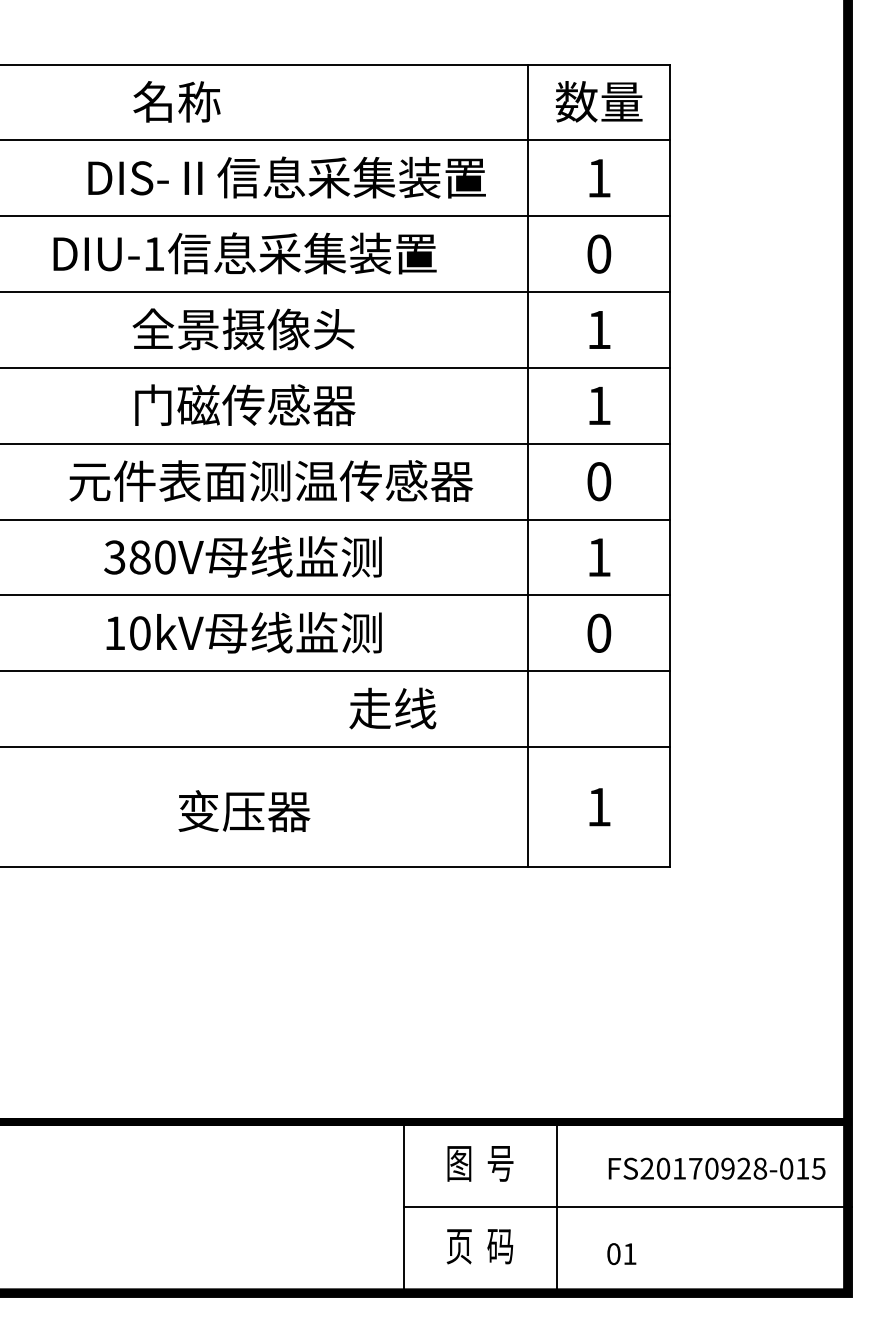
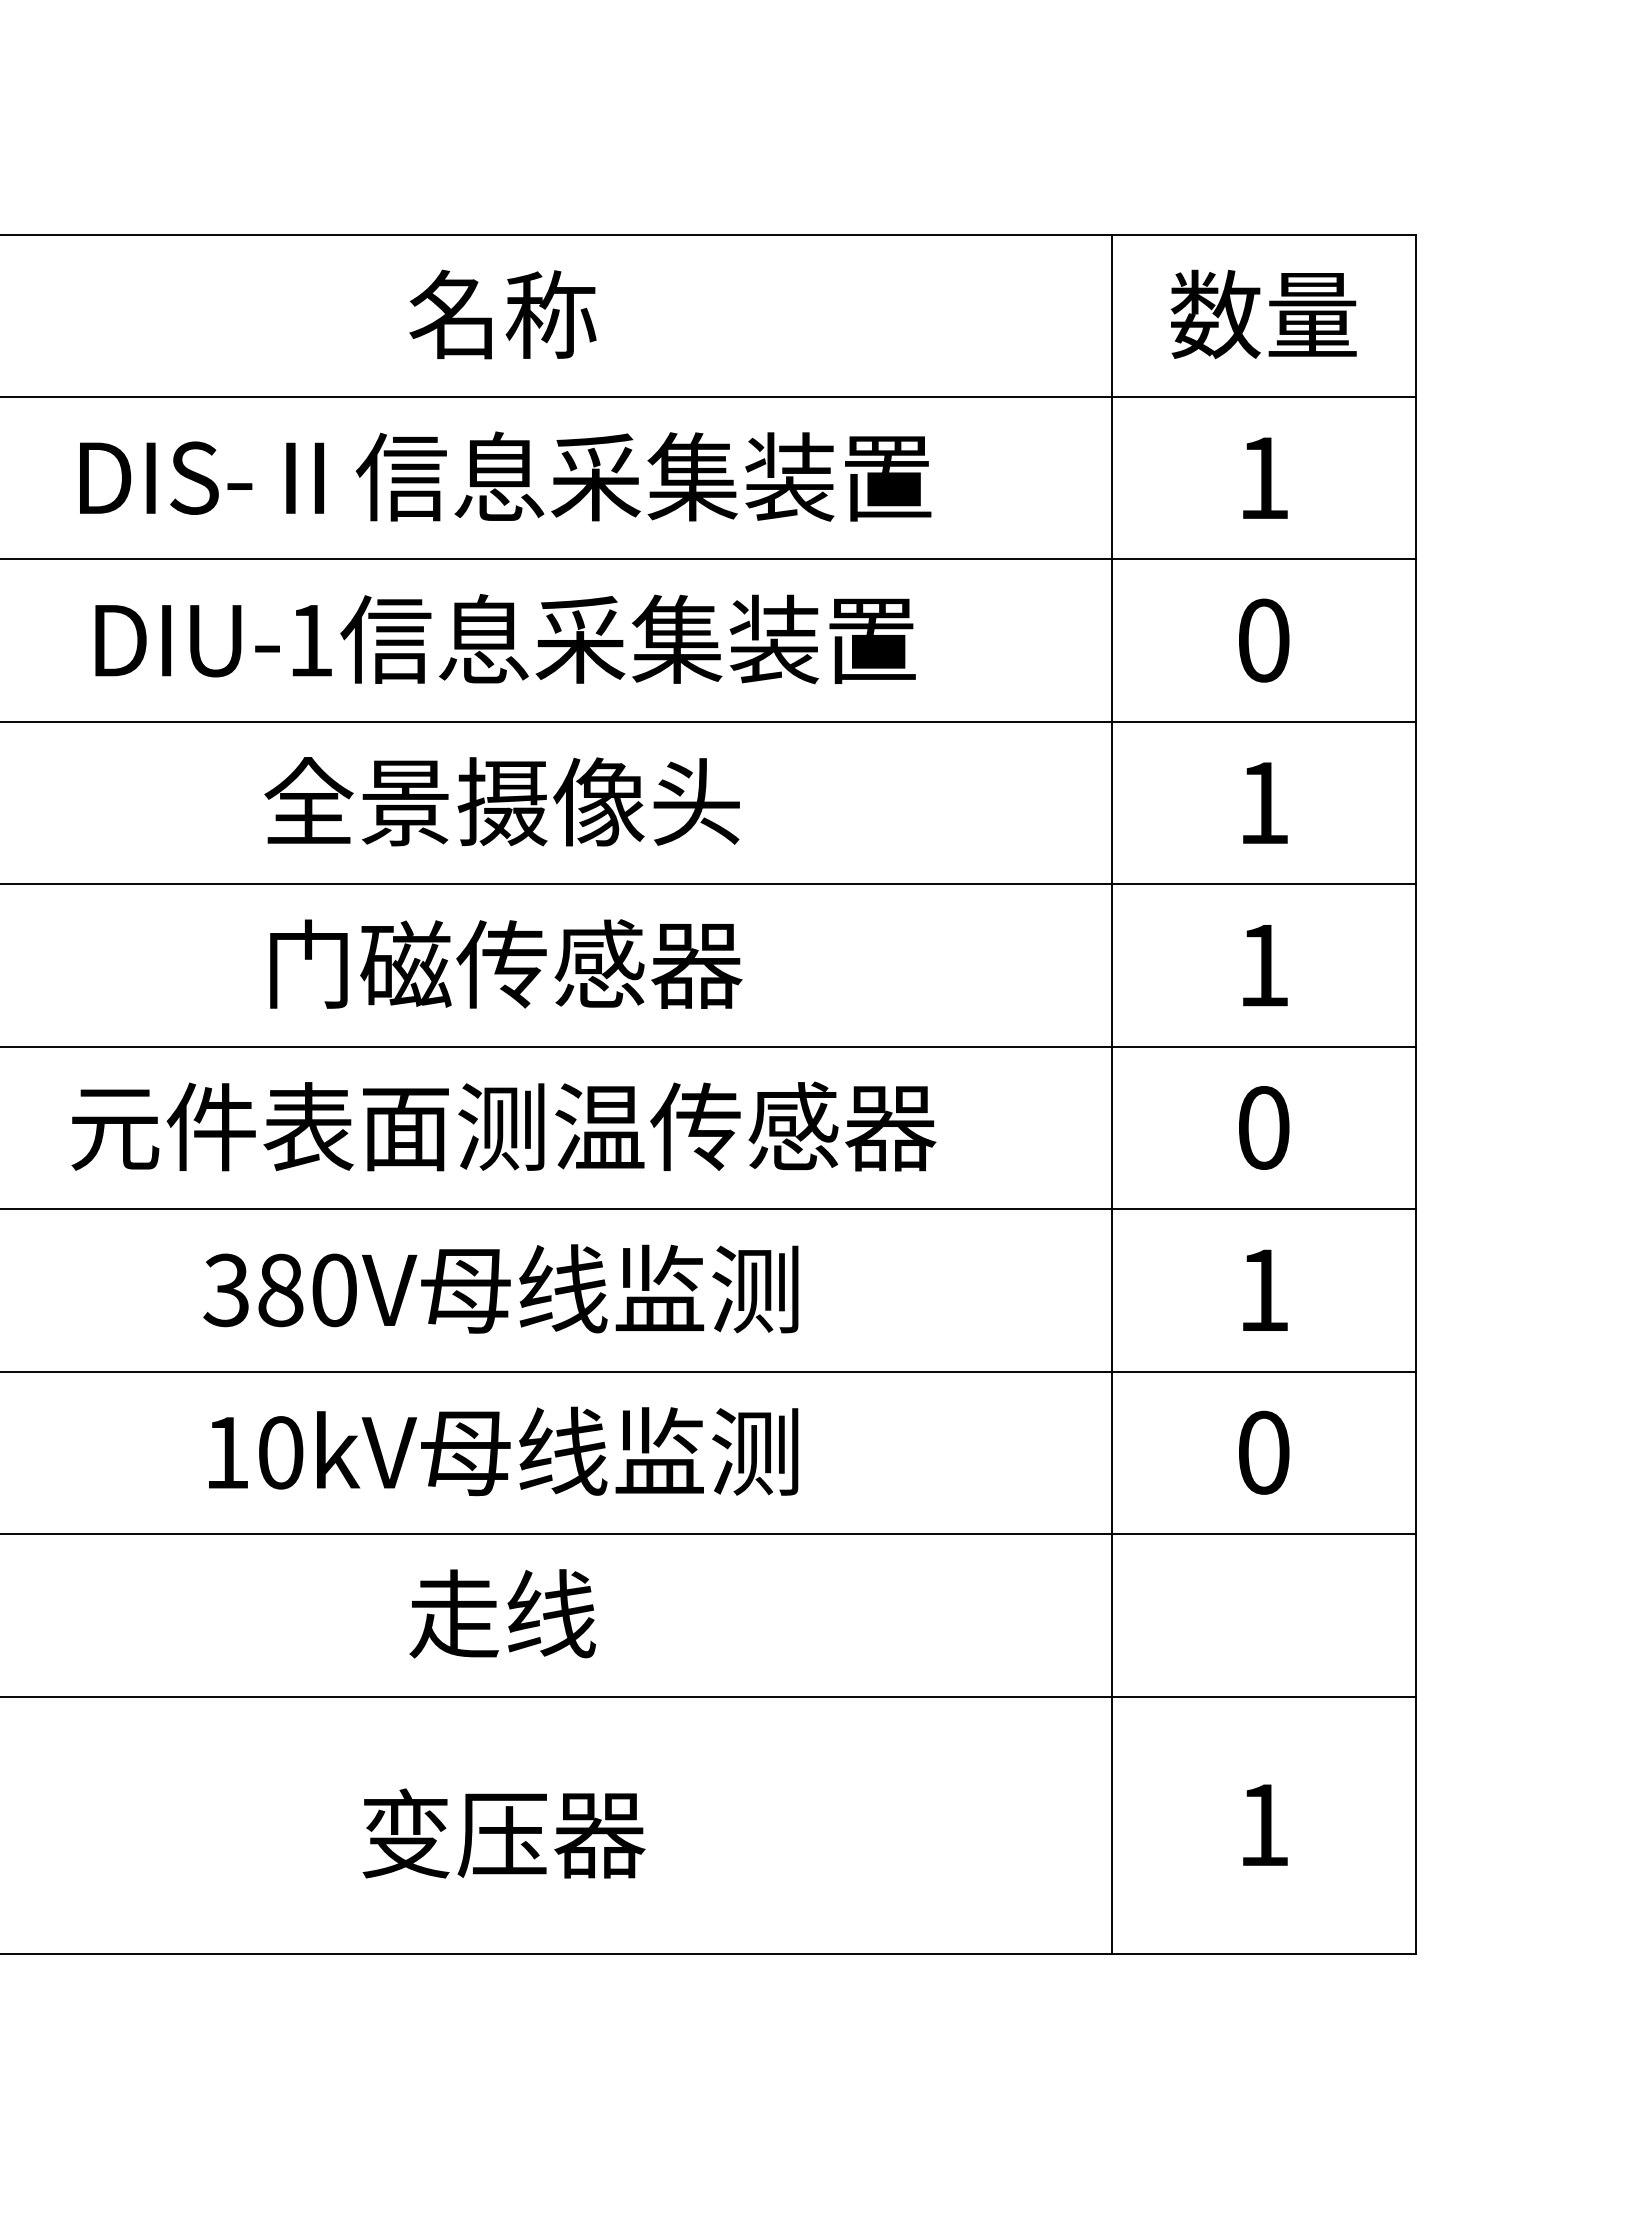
text: (176, 101) -> (502, 313), moved
text: (286, 177) -> (504, 476), moved
text: (271, 480) -> (504, 1125), moved
text: (392, 708) -> (502, 1613), moved

